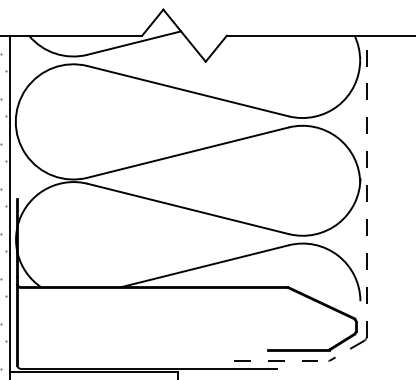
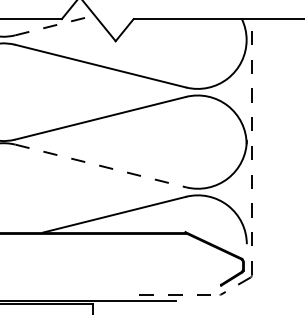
line: (134, 42) -> (55, 24), solid -> dashed
line: (188, 208) -> (101, 165), solid -> dashed
line: (297, 349) -> (193, 285), removed

